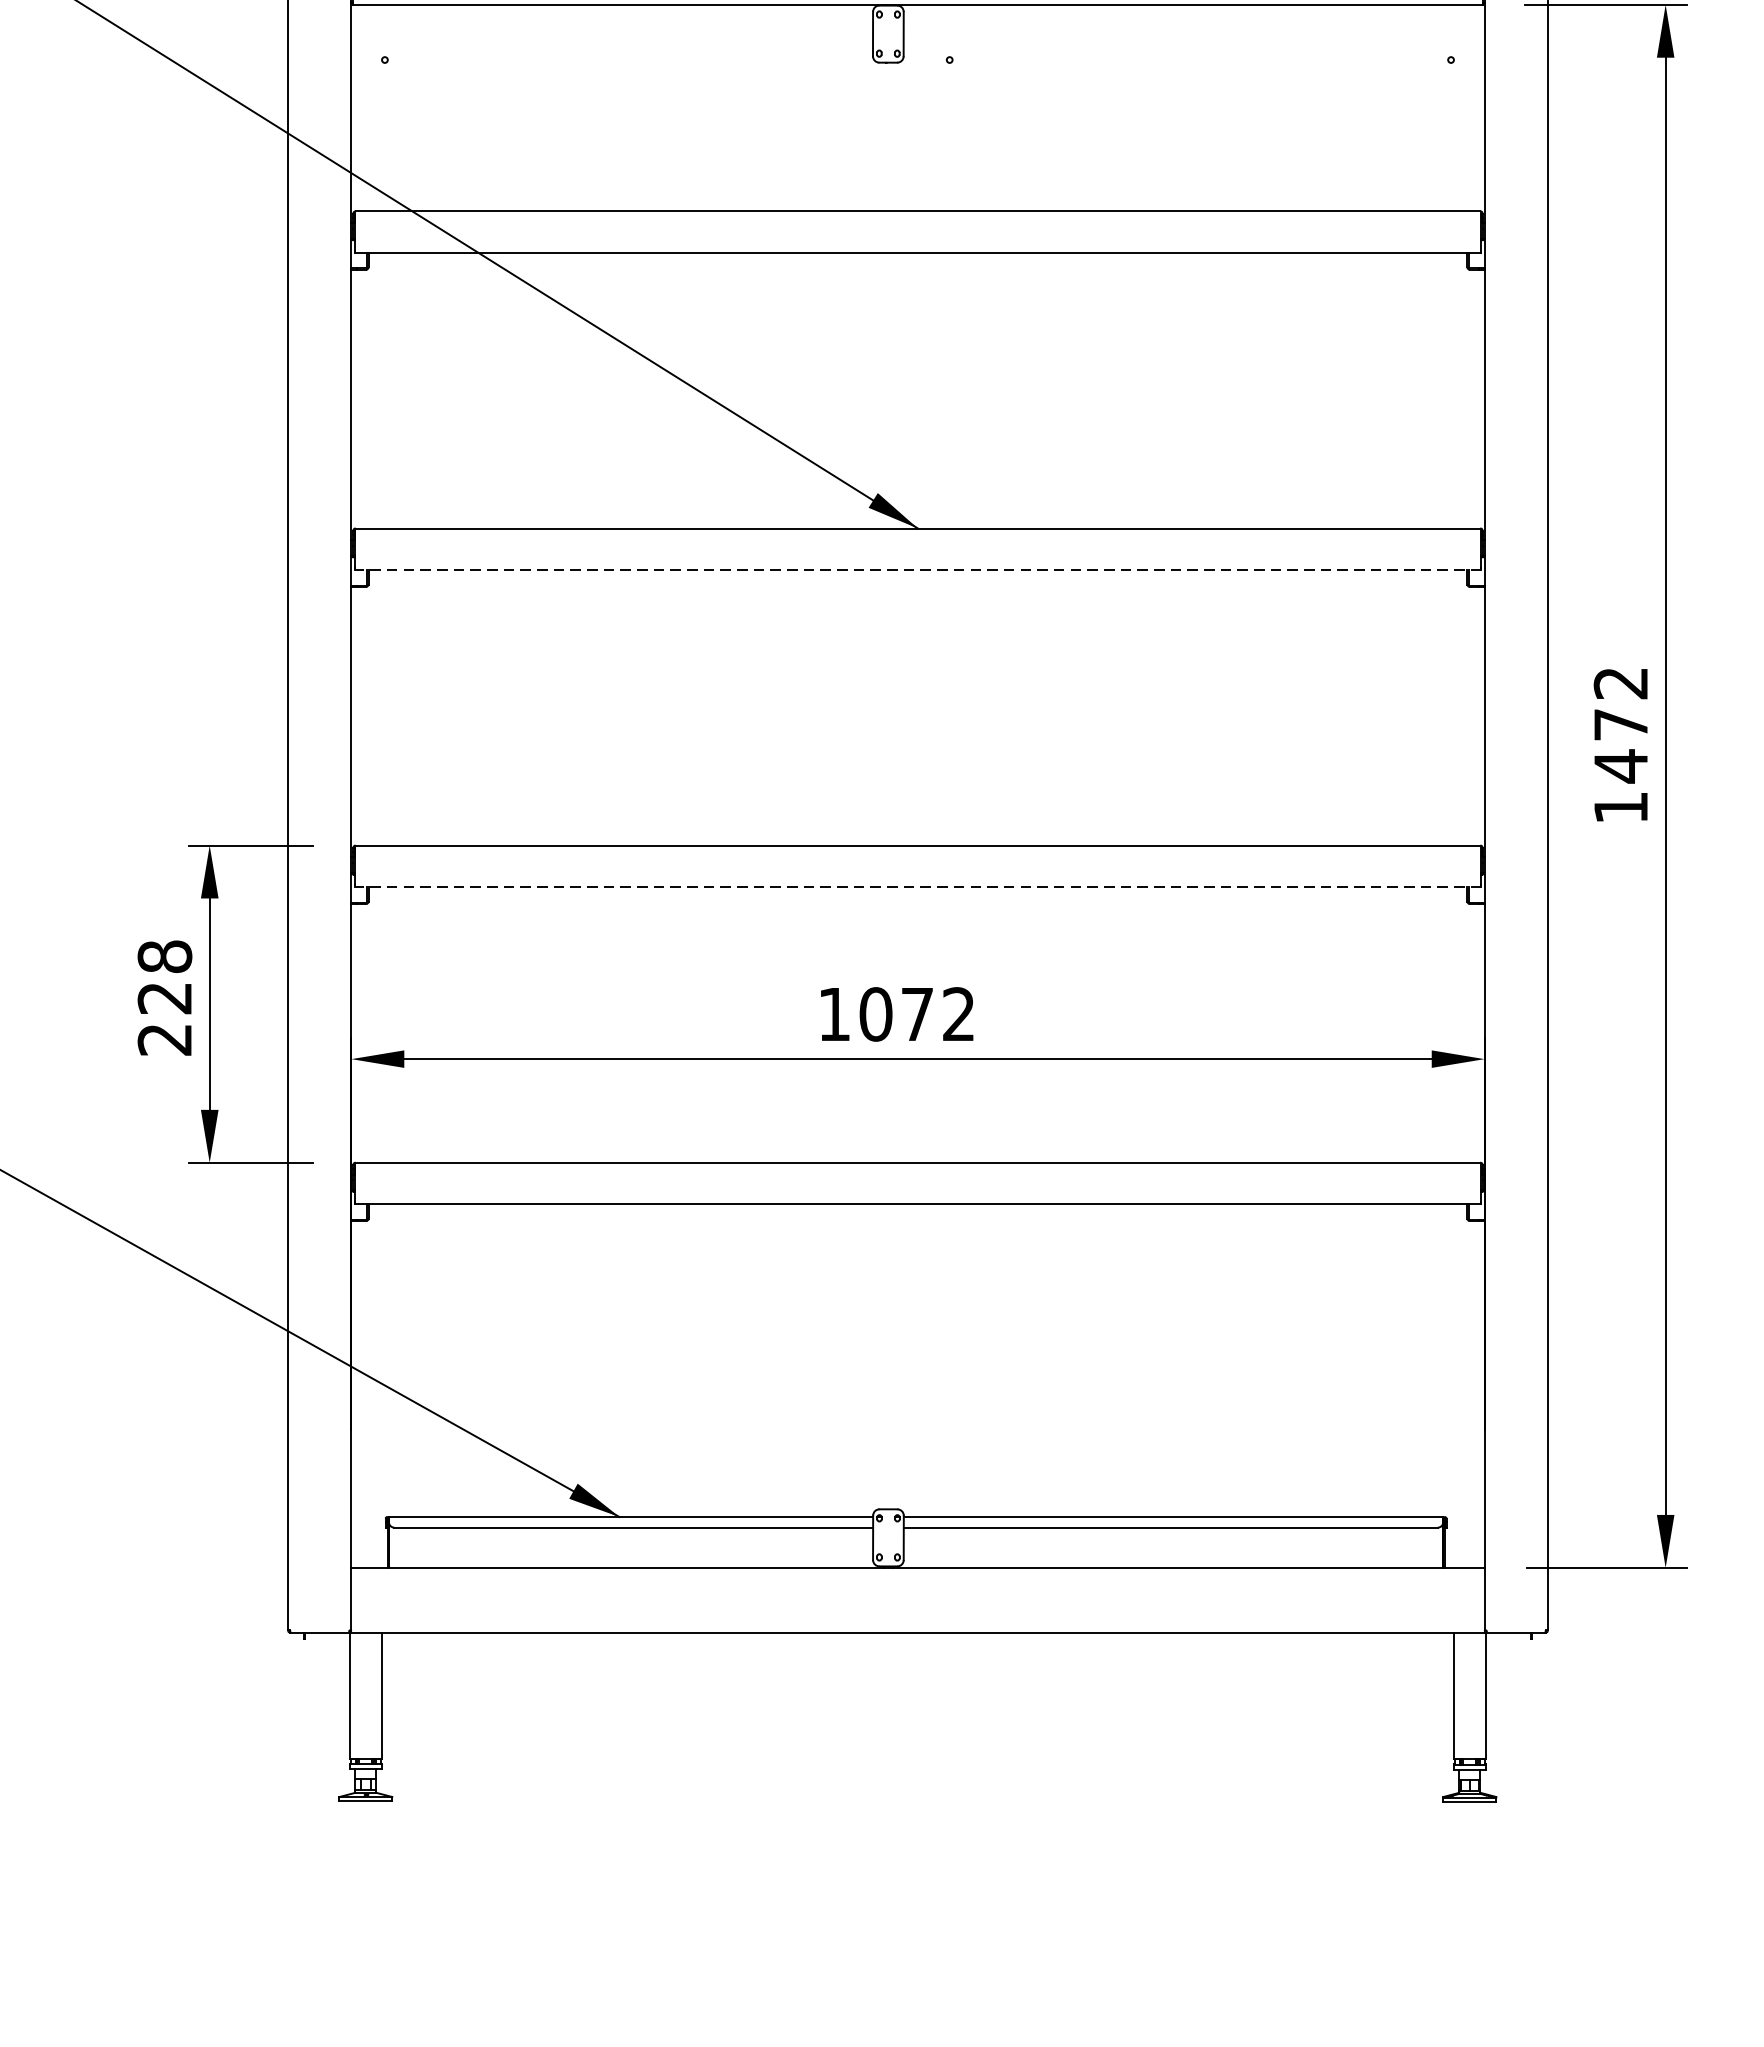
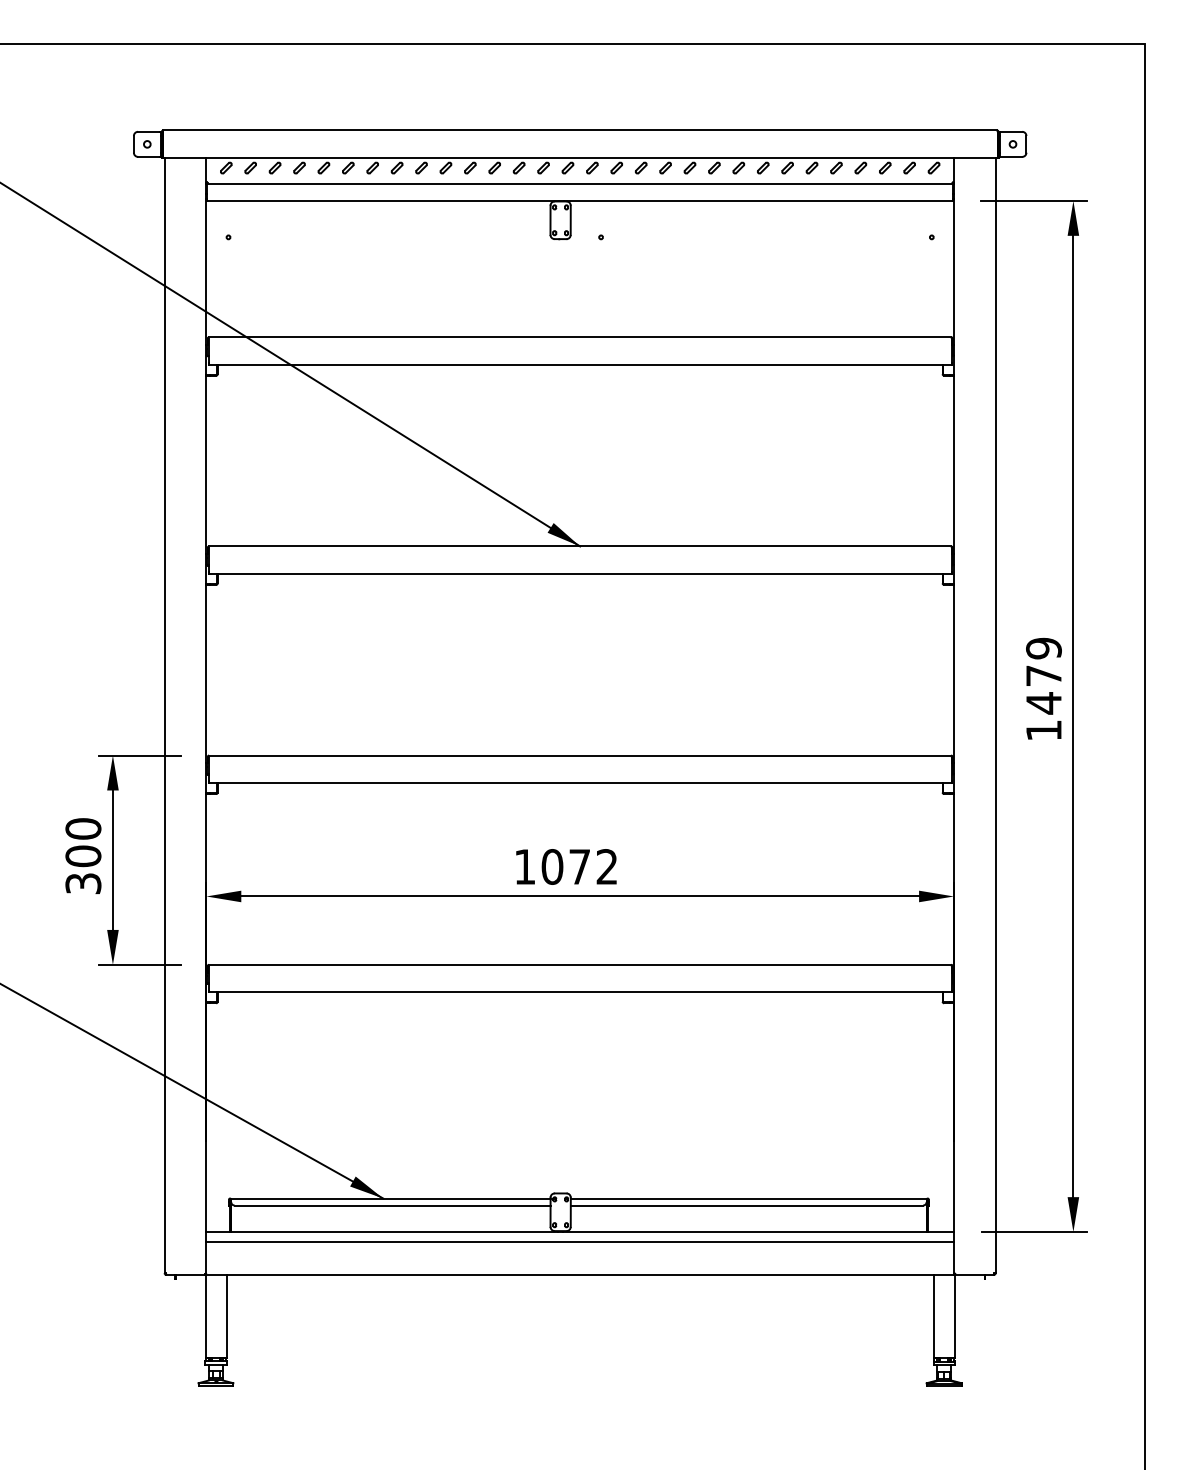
line: (918, 569) -> (580, 573), dashed -> solid
text: (1620, 683) -> (1043, 648), 1472 -> 1479
line: (918, 886) -> (580, 782), dashed -> solid
text: (165, 998) -> (83, 856), 228 -> 300
line: (916, 1583) -> (579, 1242), added

